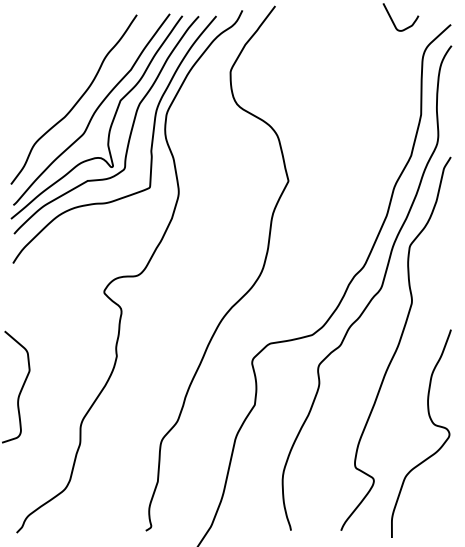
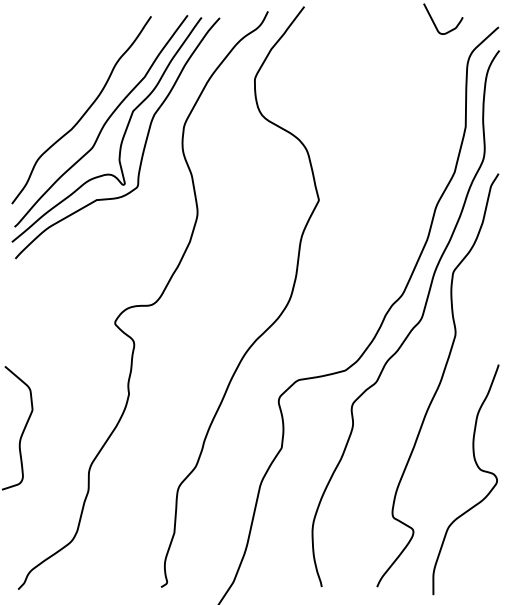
curve: (150, 146) -> (166, 161), removed

